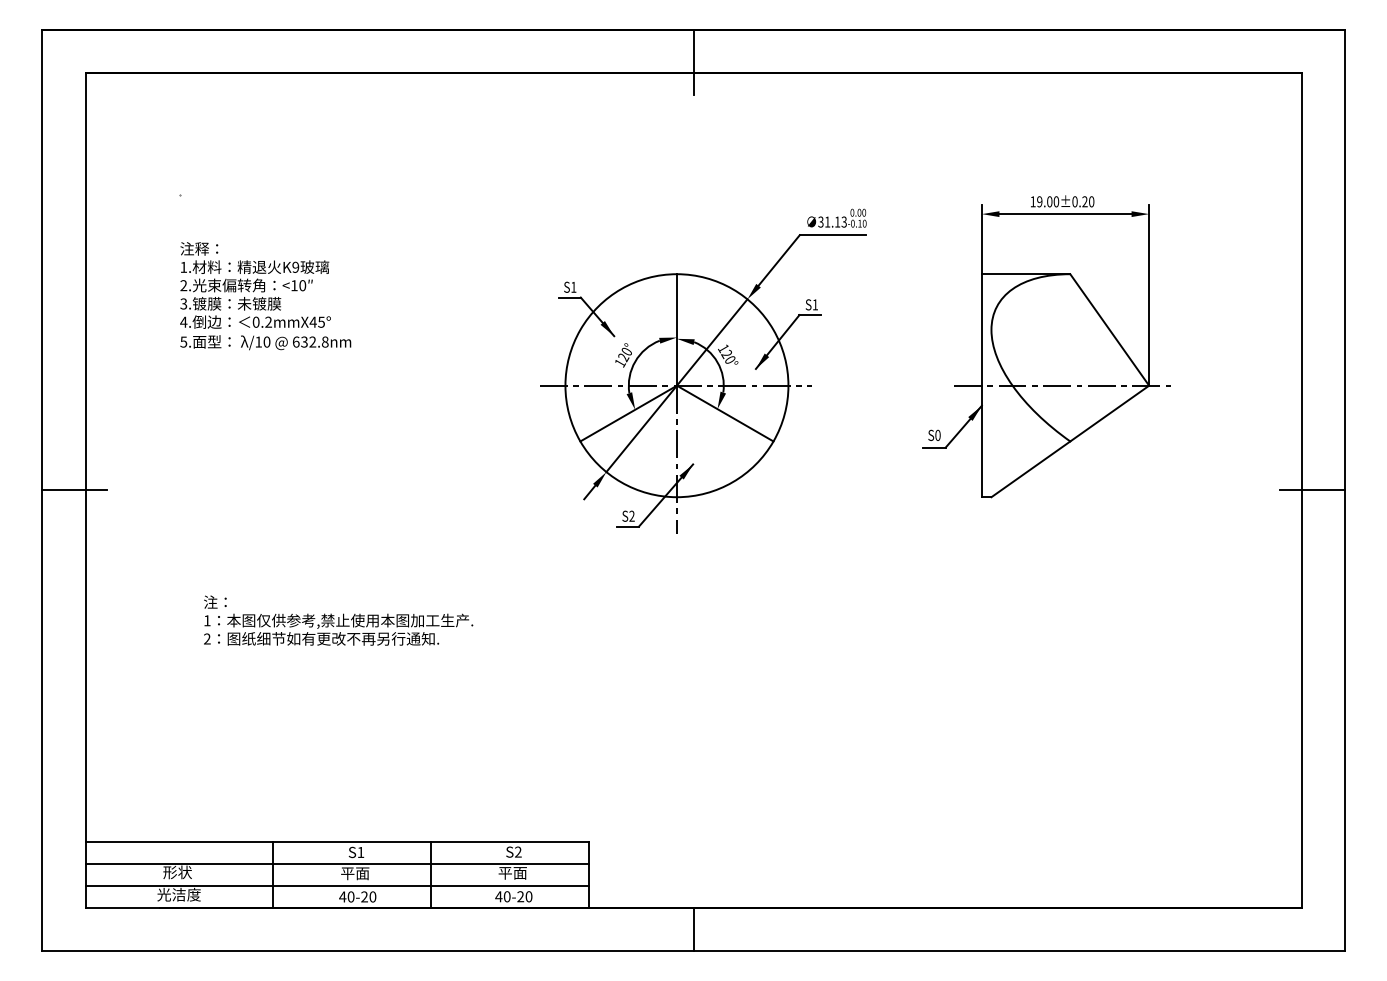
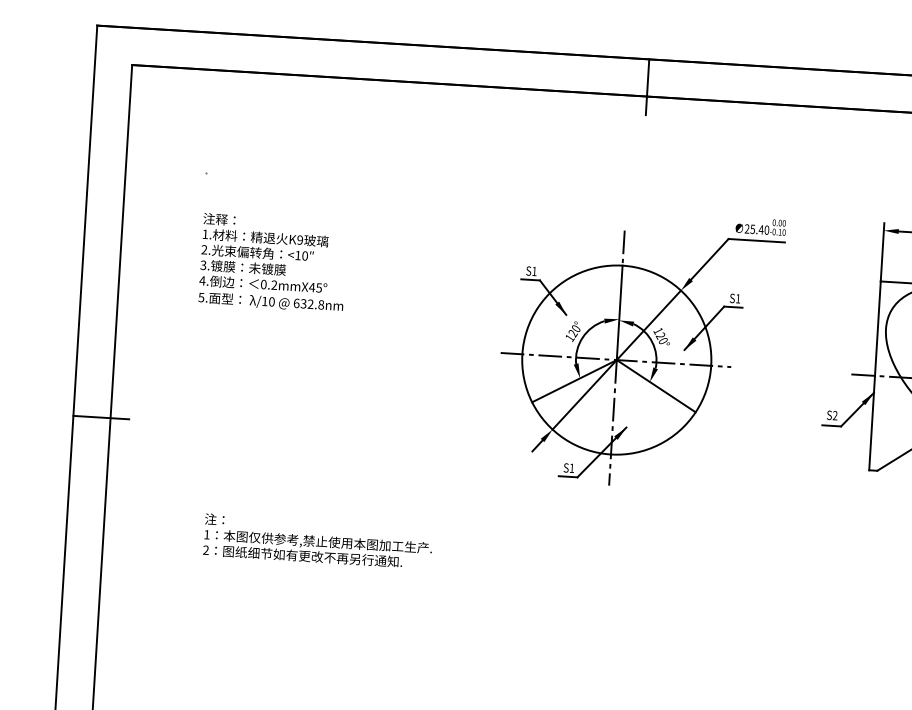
text: (832, 221) -> (757, 229), 31.13 -> 25.40
line: (676, 251) -> (623, 246), added
text: (937, 435) -> (834, 415), S0 -> S2
text: (631, 515) -> (571, 467), S2 -> S1

